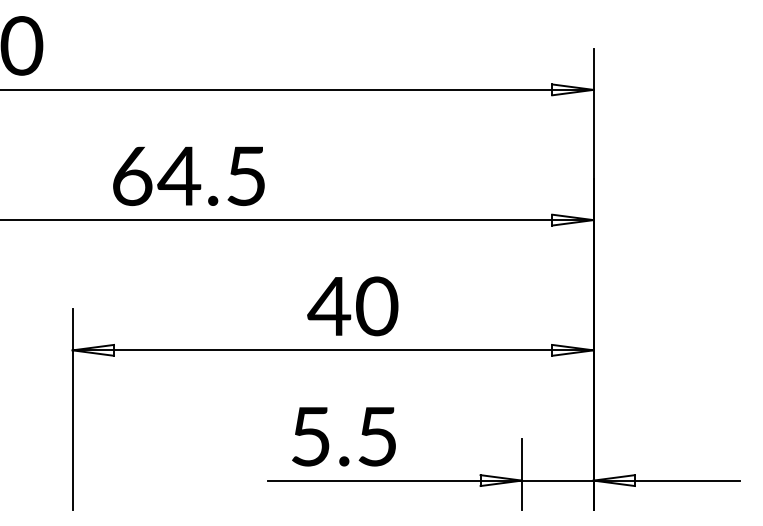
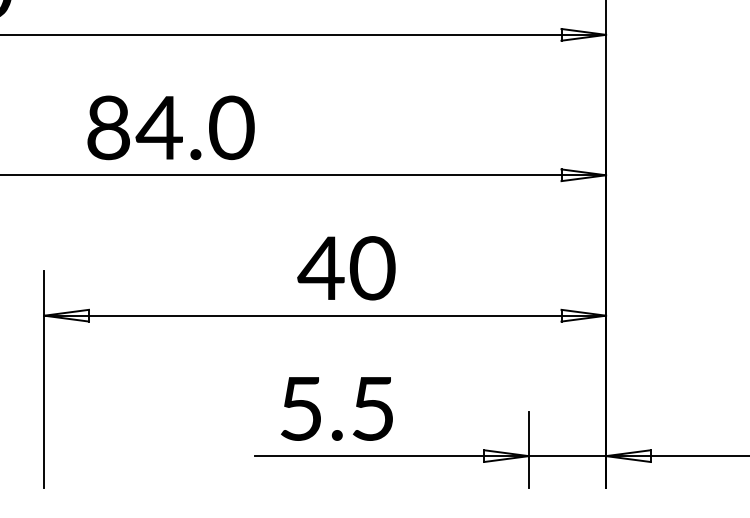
text: (189, 176) -> (170, 128), 64.5 -> 84.0

